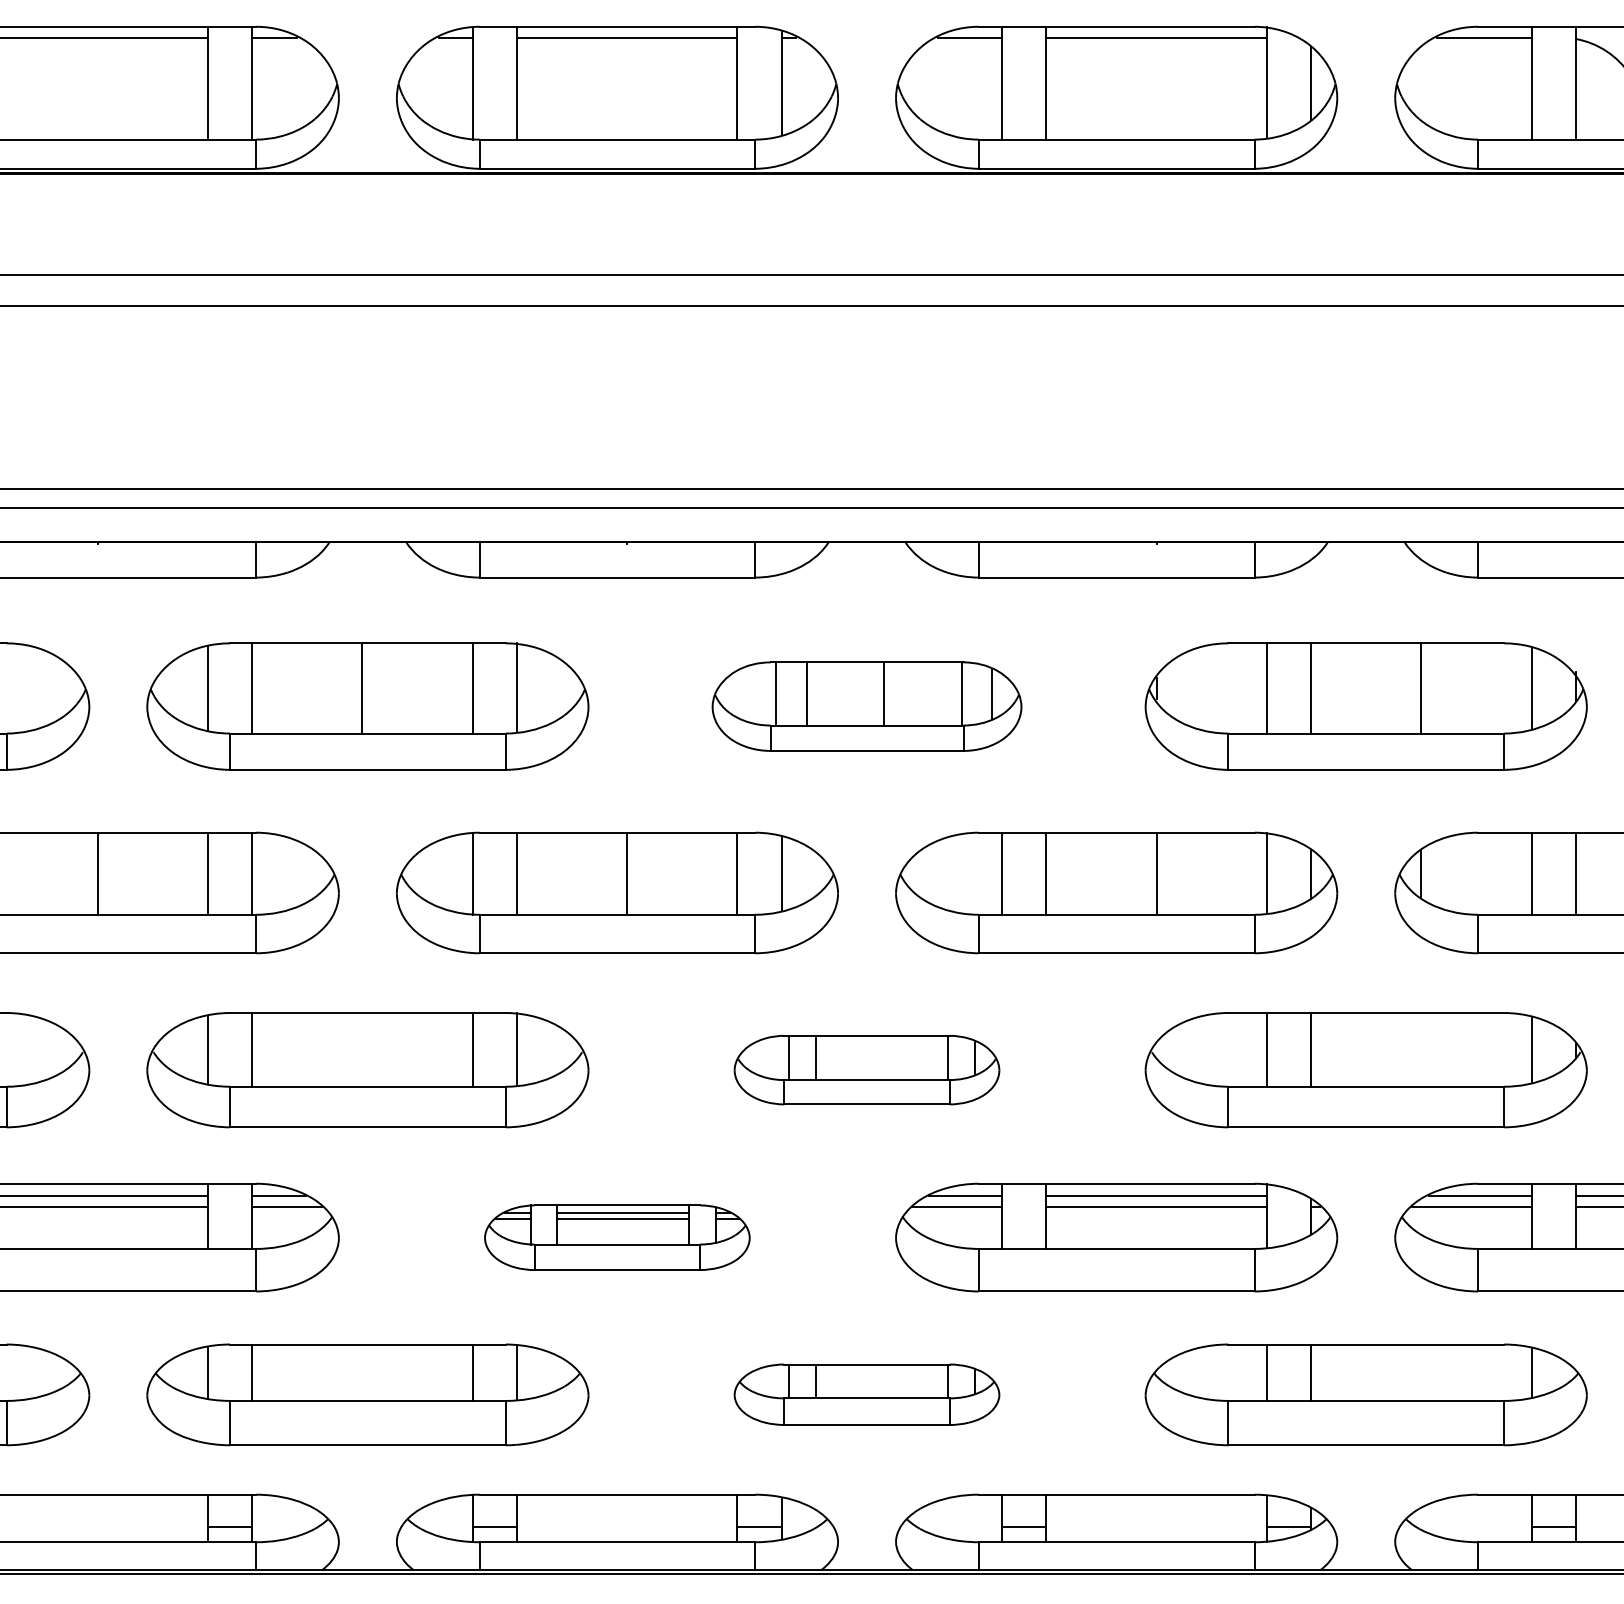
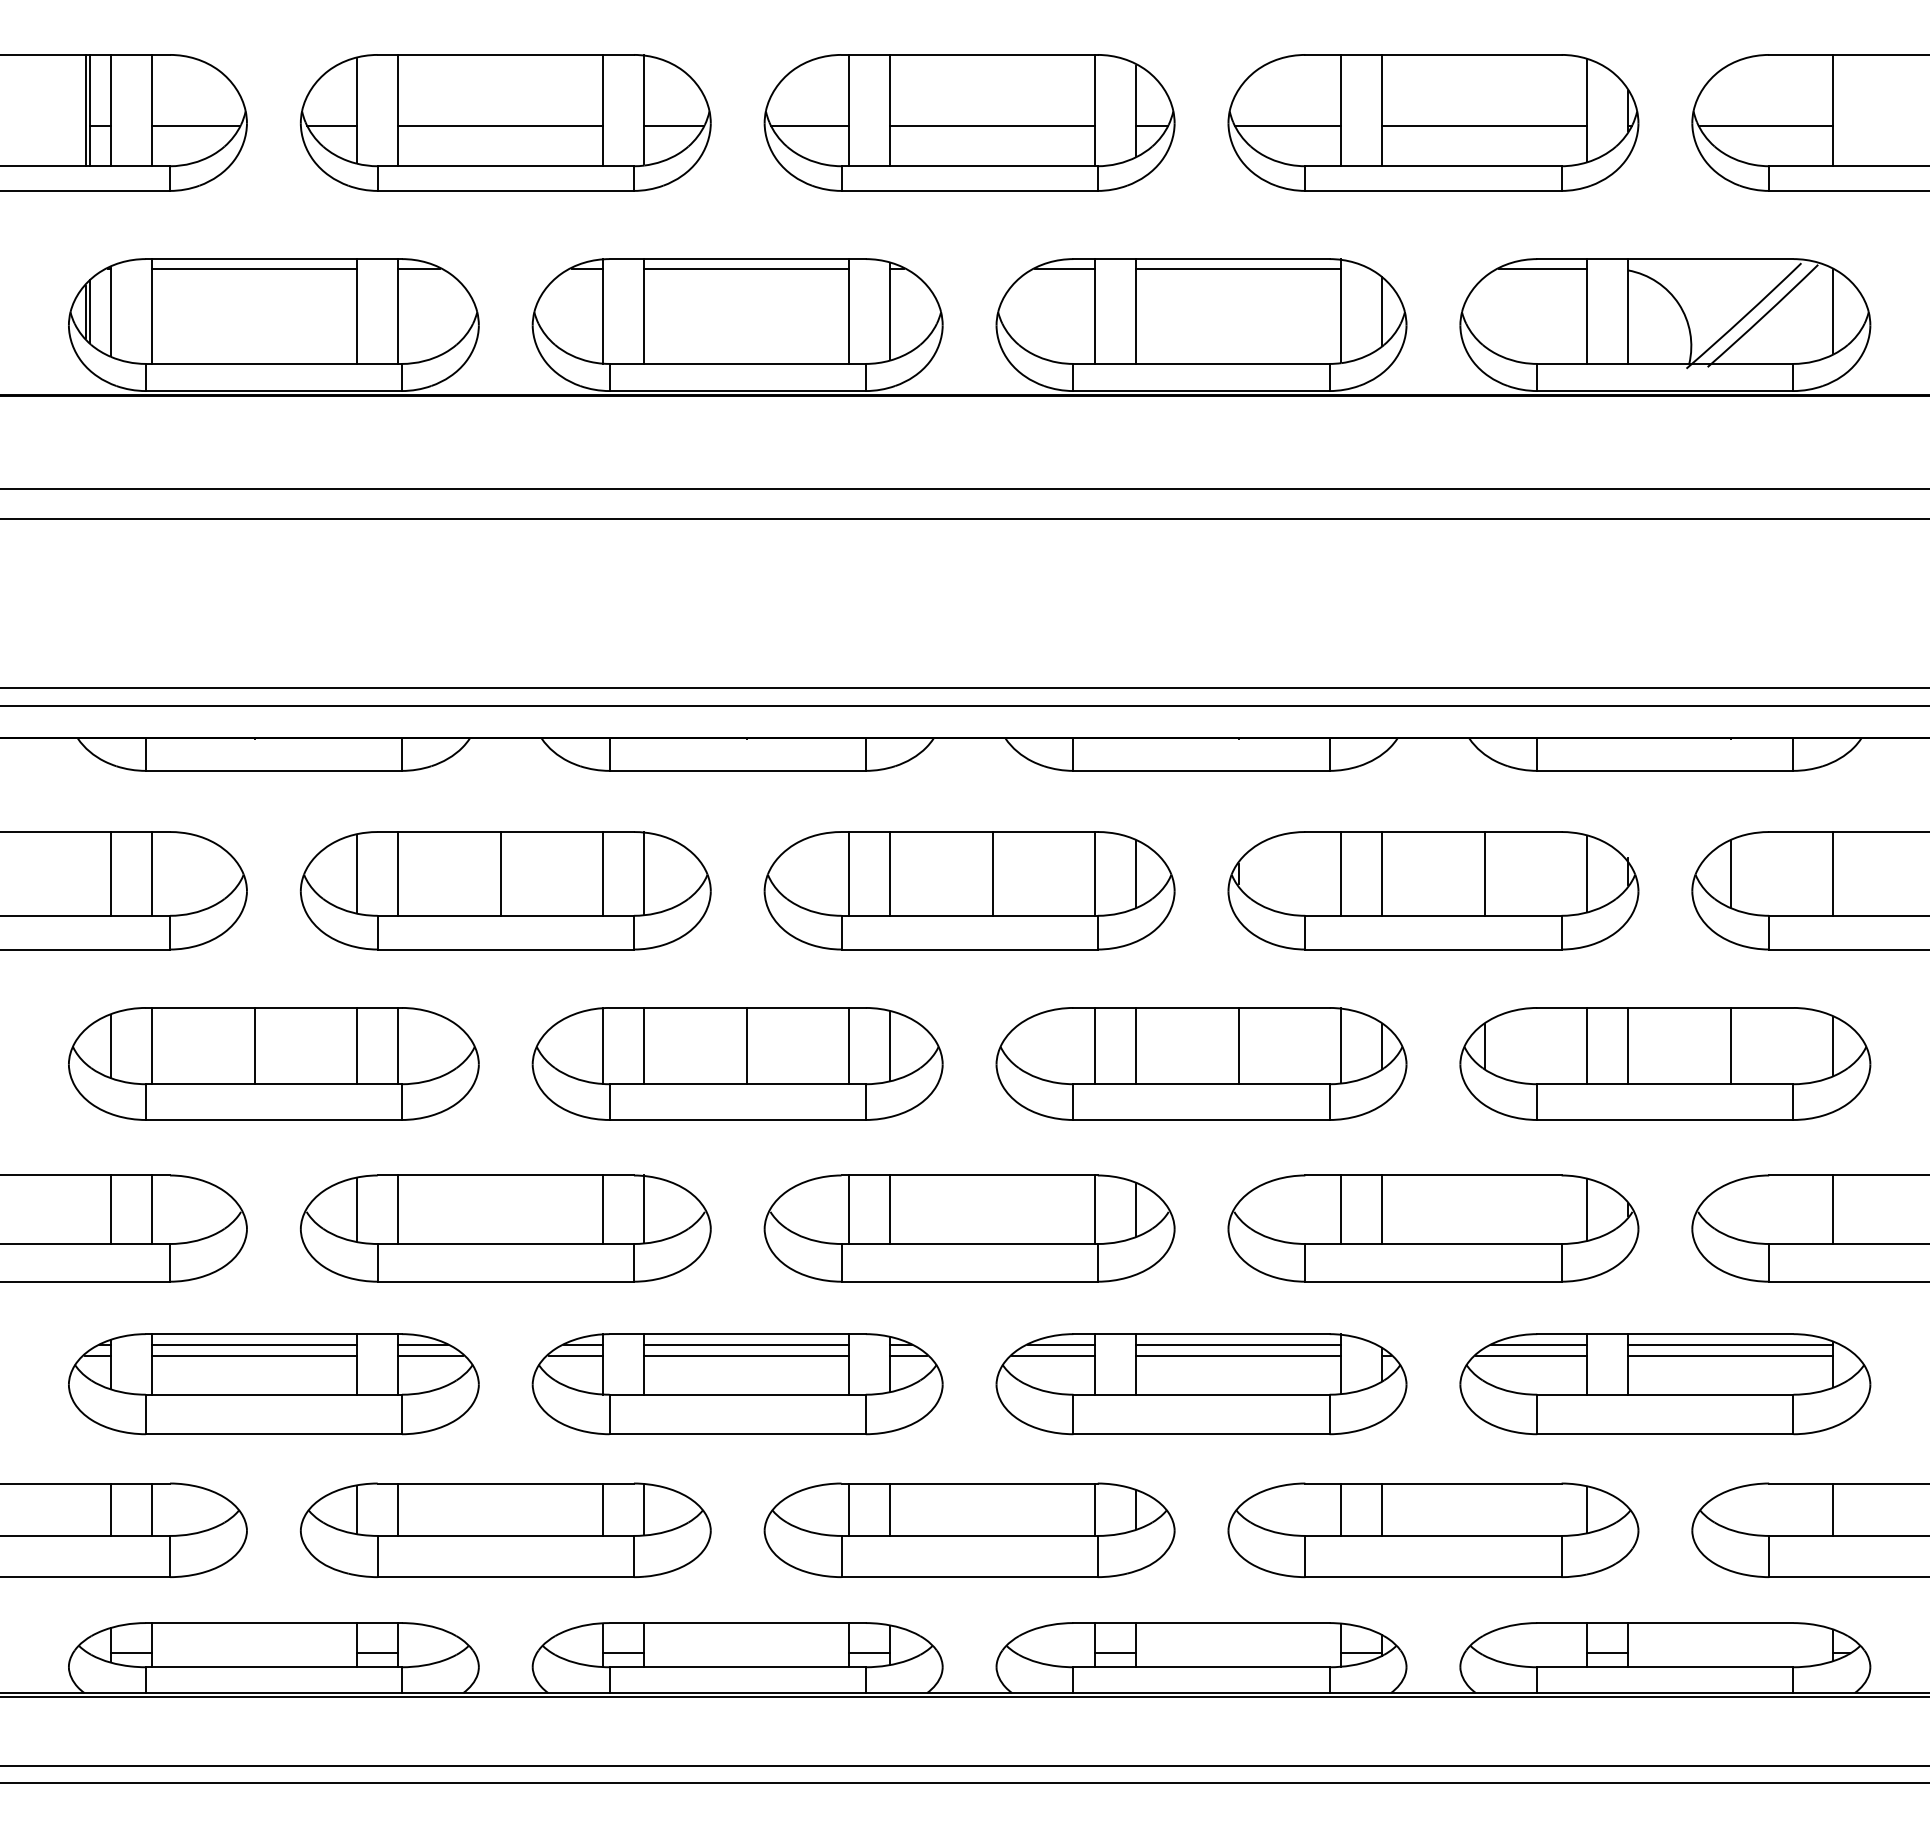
part: (866, 706) -> (969, 890), size x1.43
part: (866, 1070) -> (969, 1228), size x1.67
part: (617, 1237) -> (737, 1384), size x1.67
part: (866, 1393) -> (969, 1529), size x1.67

